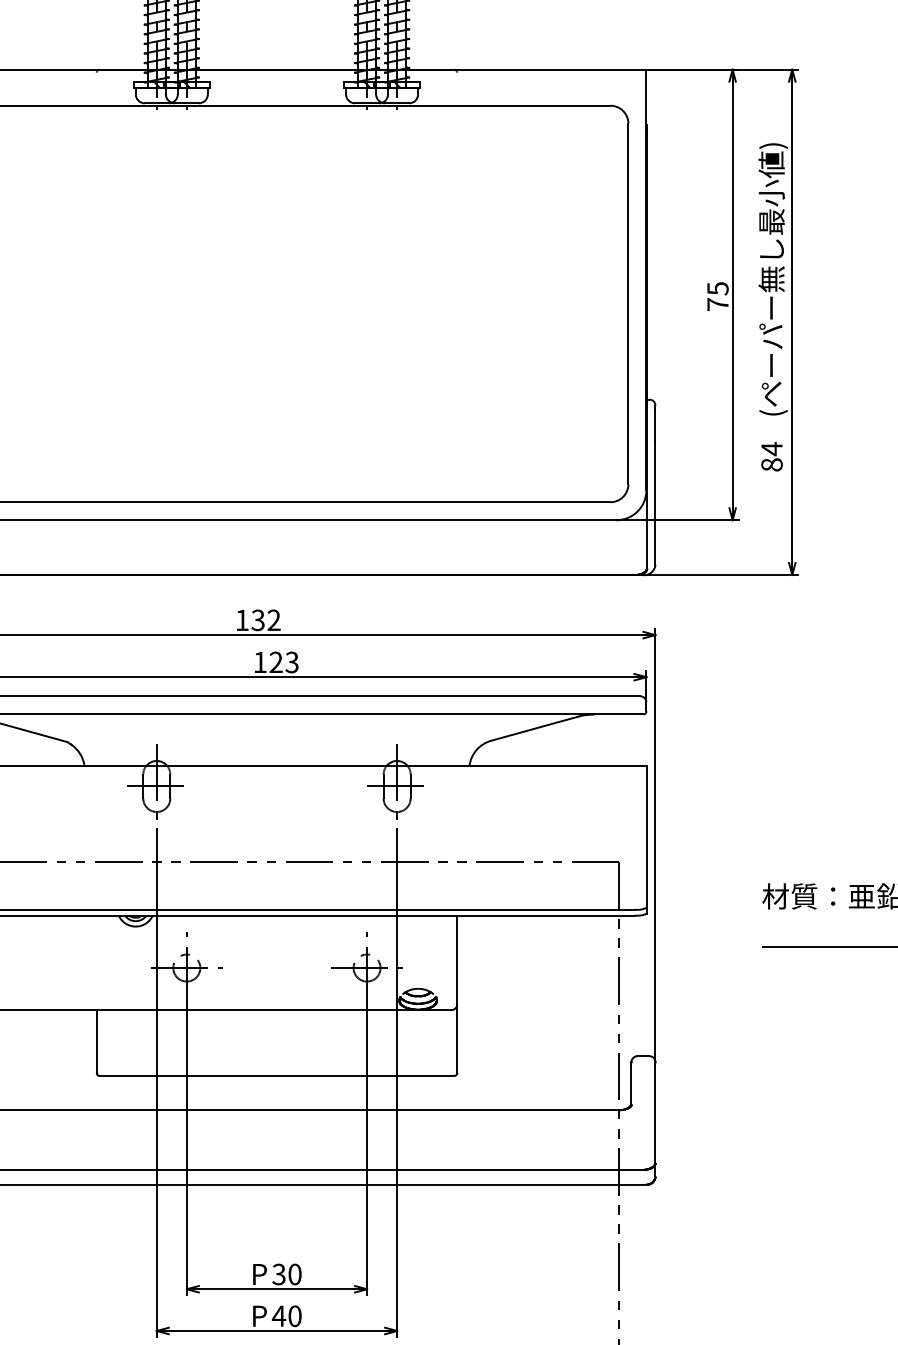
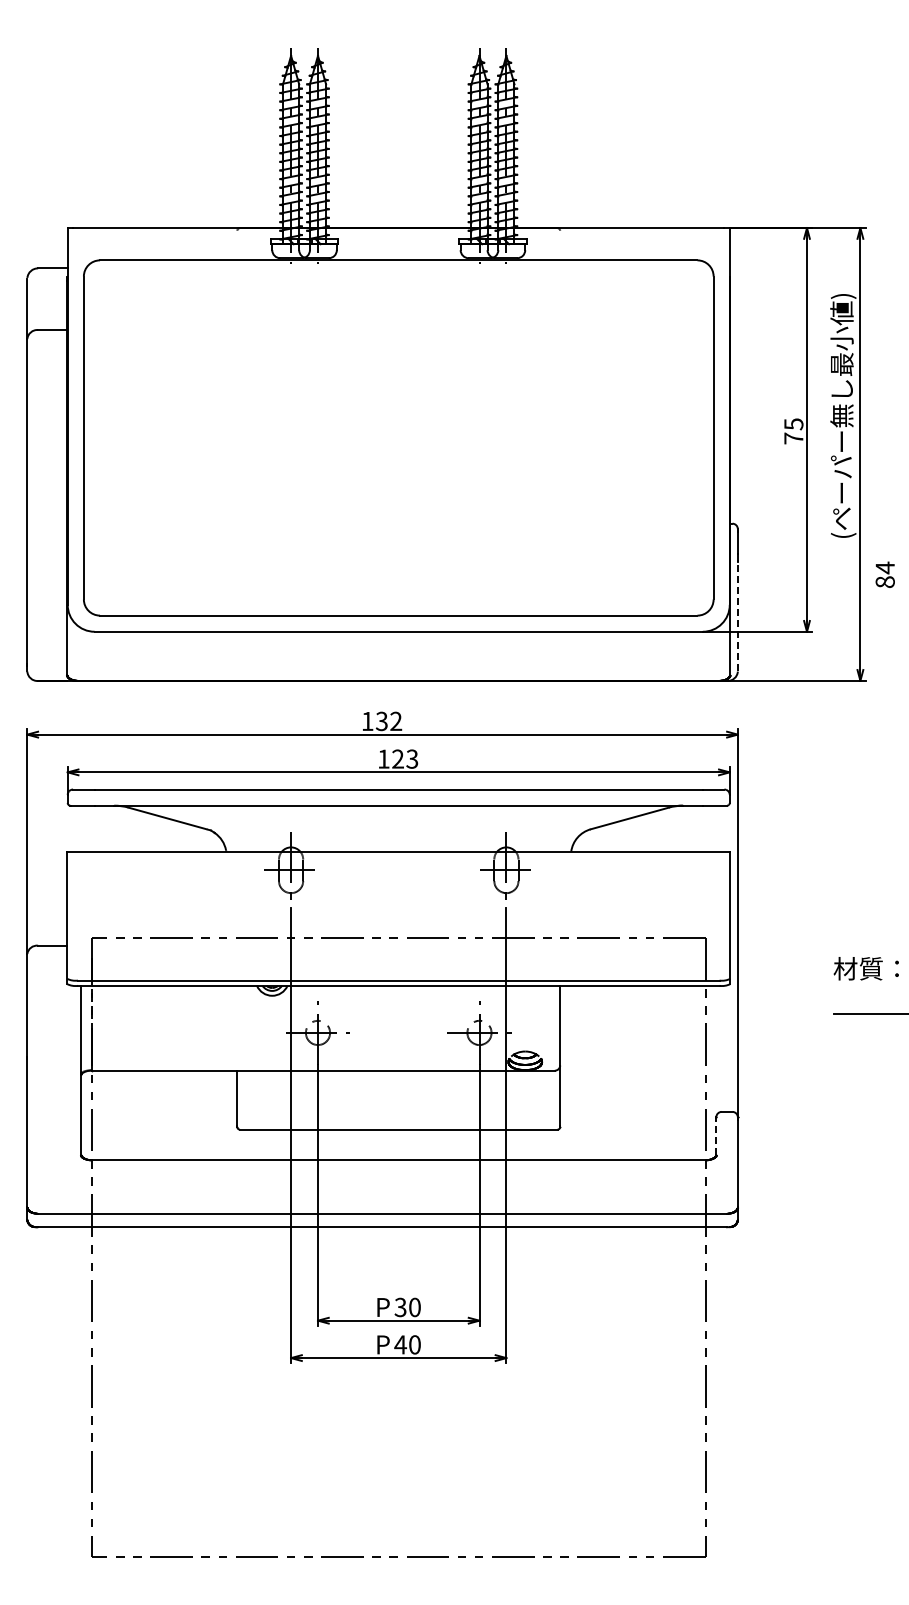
text: (771, 456) -> (884, 574), moved
line: (655, 503) -> (737, 616), solid -> dashed
line: (631, 1084) -> (716, 1137), solid -> dashed

